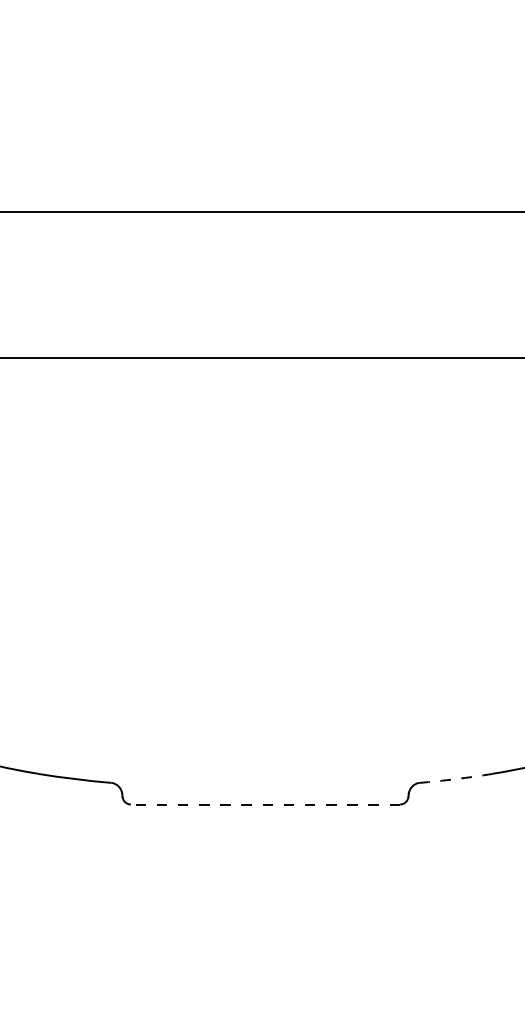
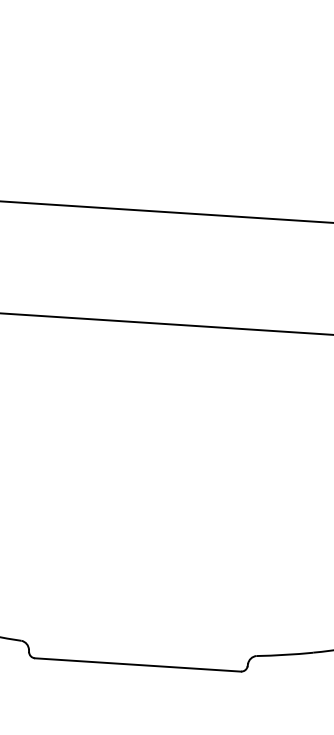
arc: (456, 779) -> (285, 655), dashed -> solid
line: (265, 804) -> (137, 664), dashed -> solid

